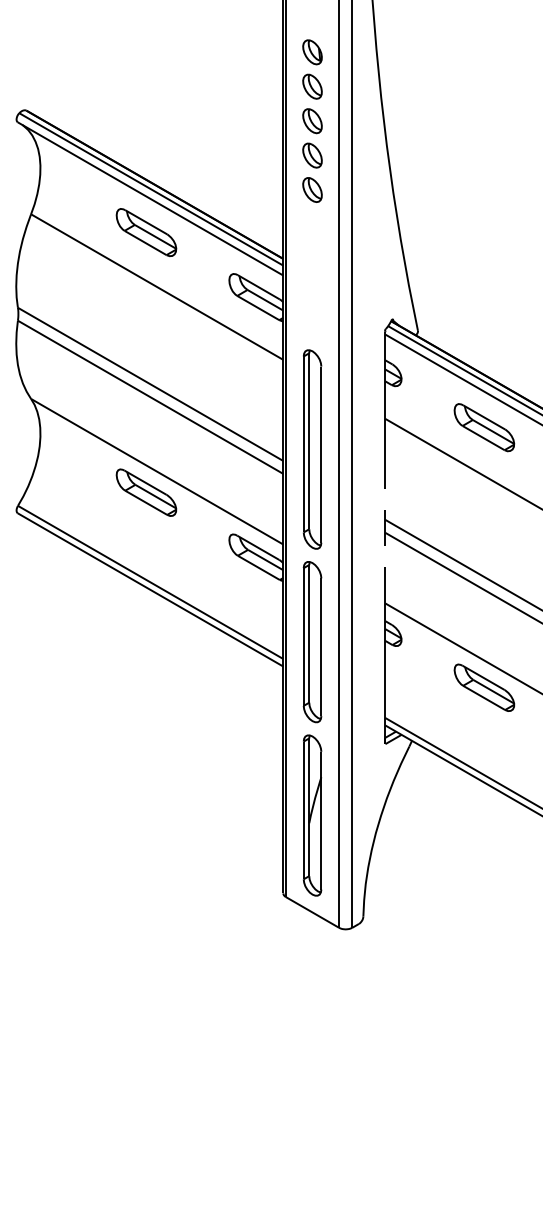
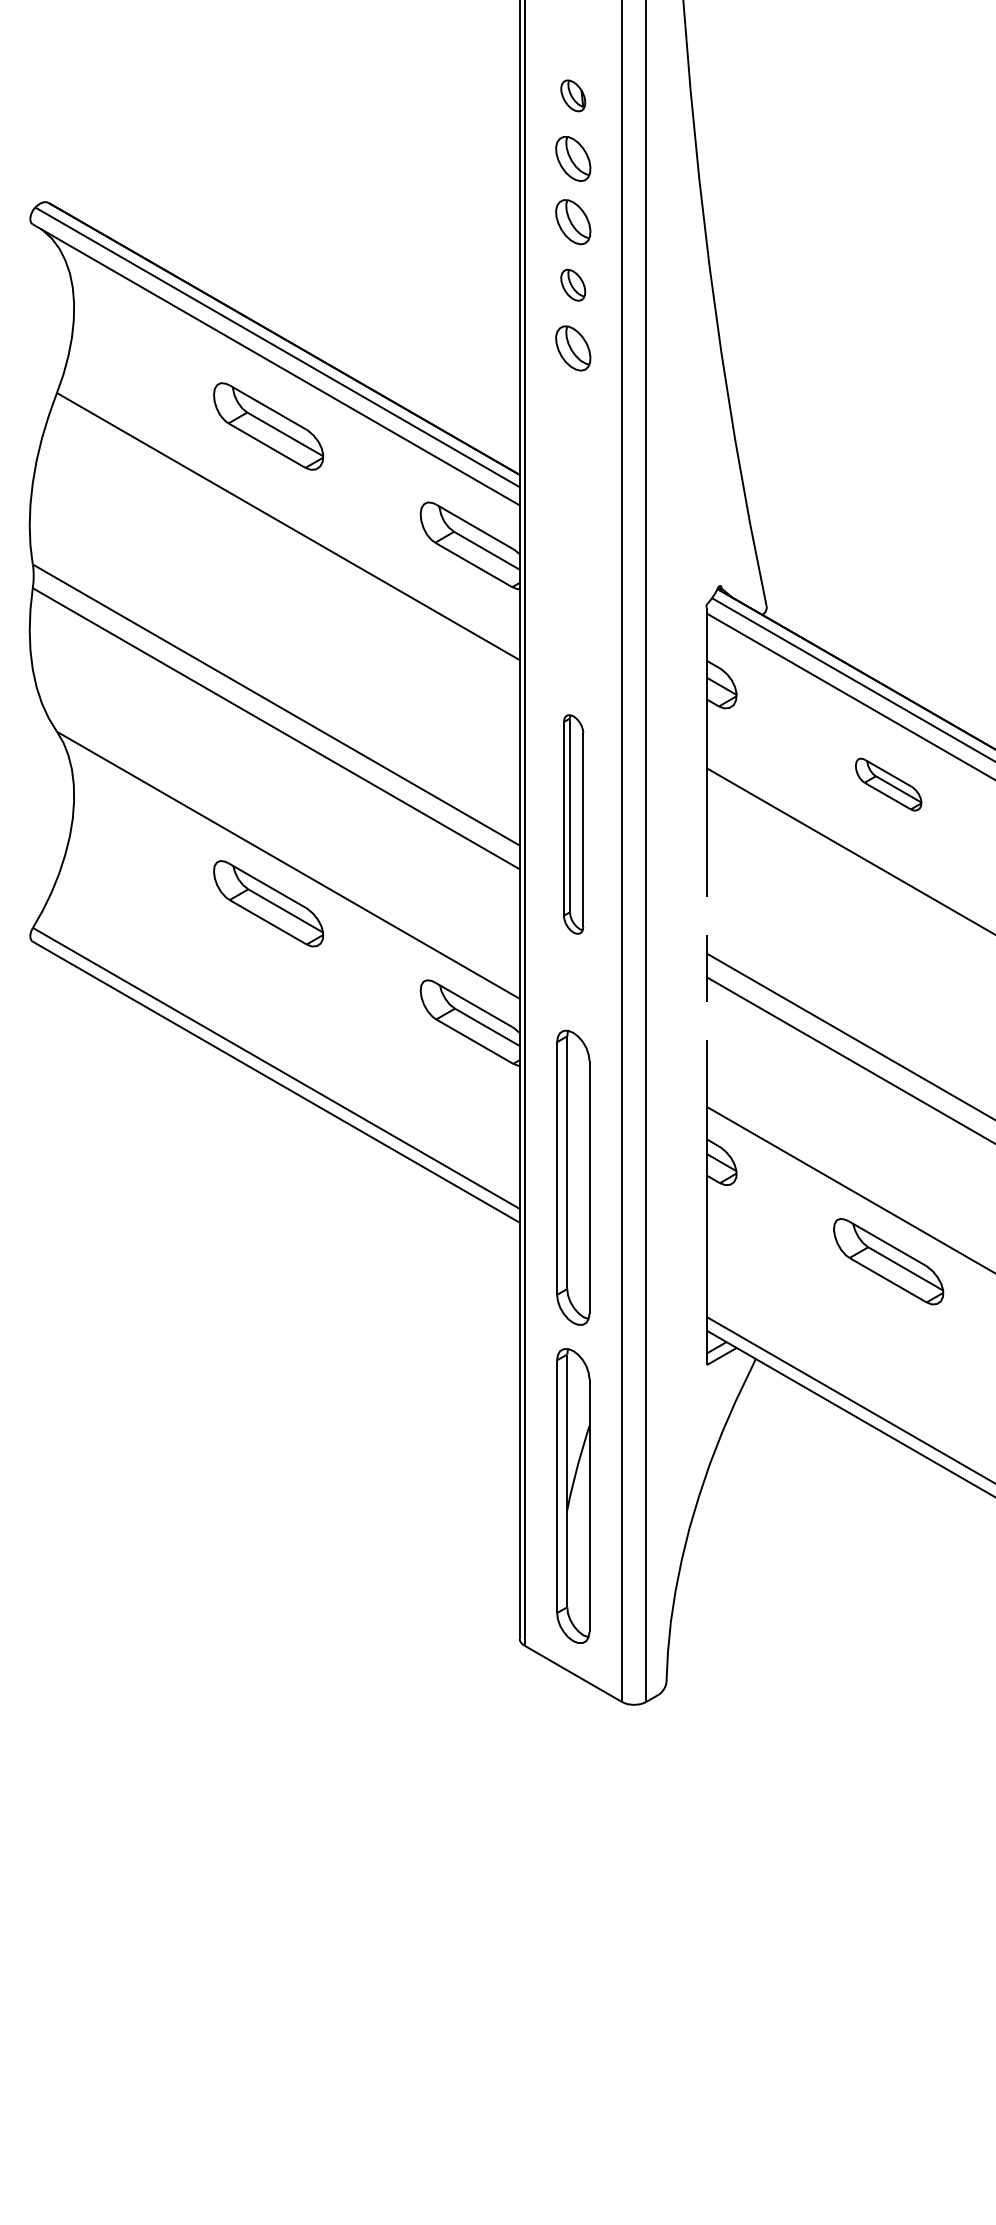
part: (312, 52) -> (573, 96), size x0.7
part: (312, 155) -> (573, 285), size x0.7
part: (484, 427) -> (888, 784), size x0.6
part: (312, 449) -> (573, 824), size x0.6

